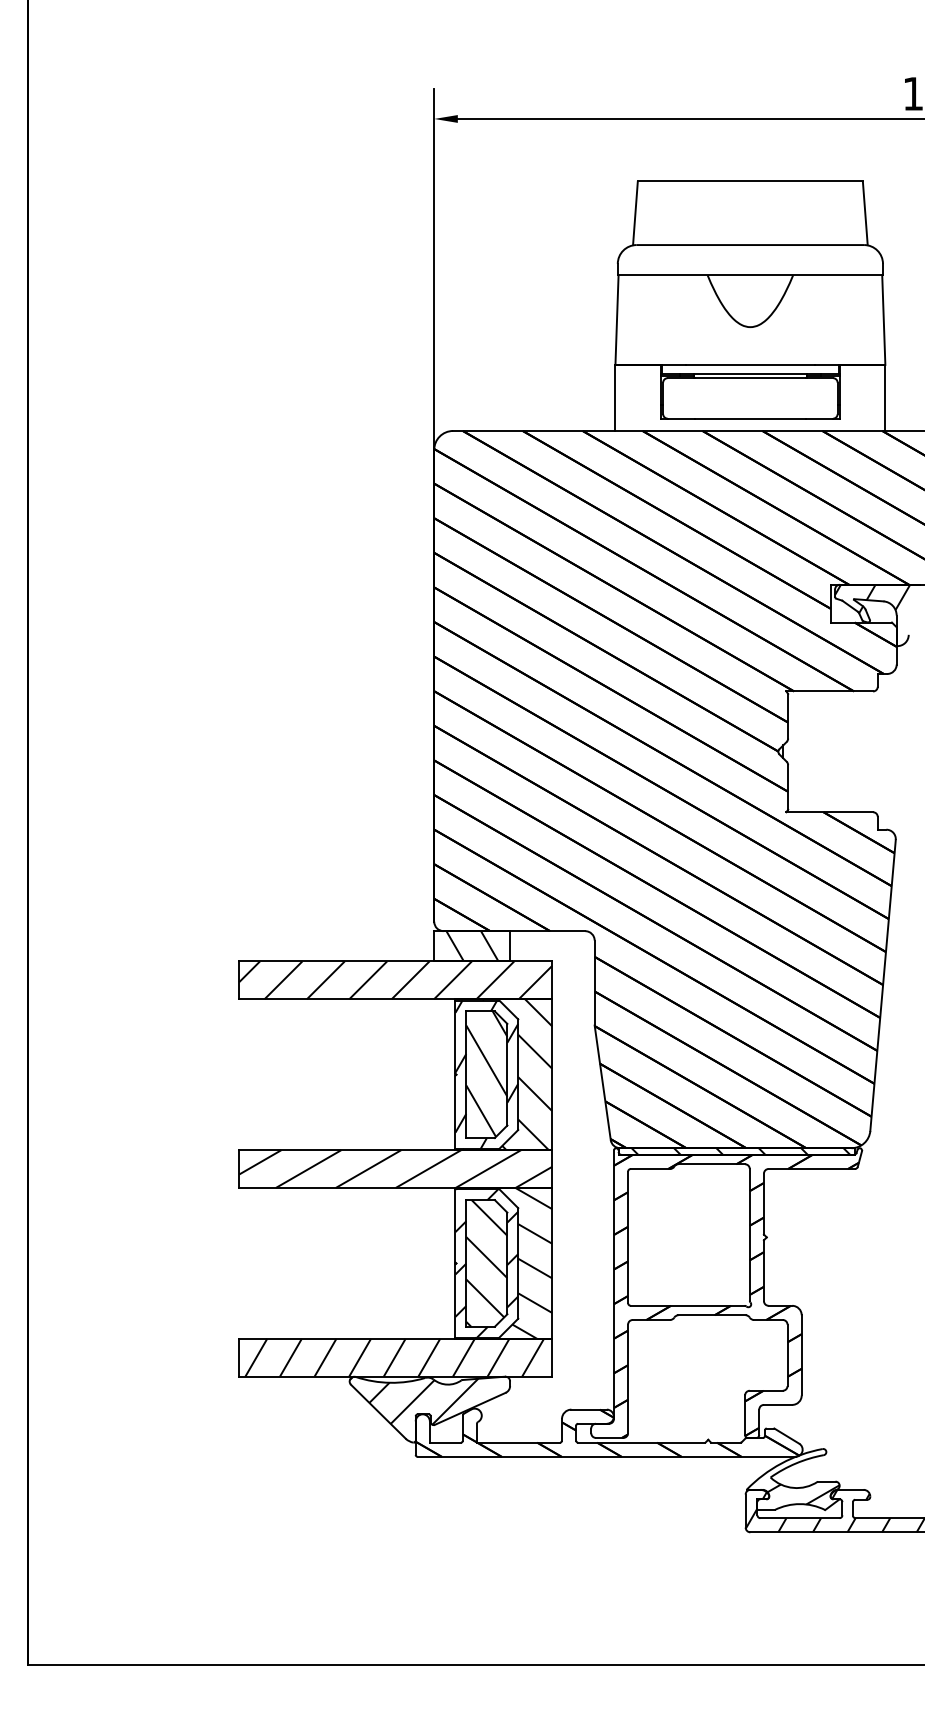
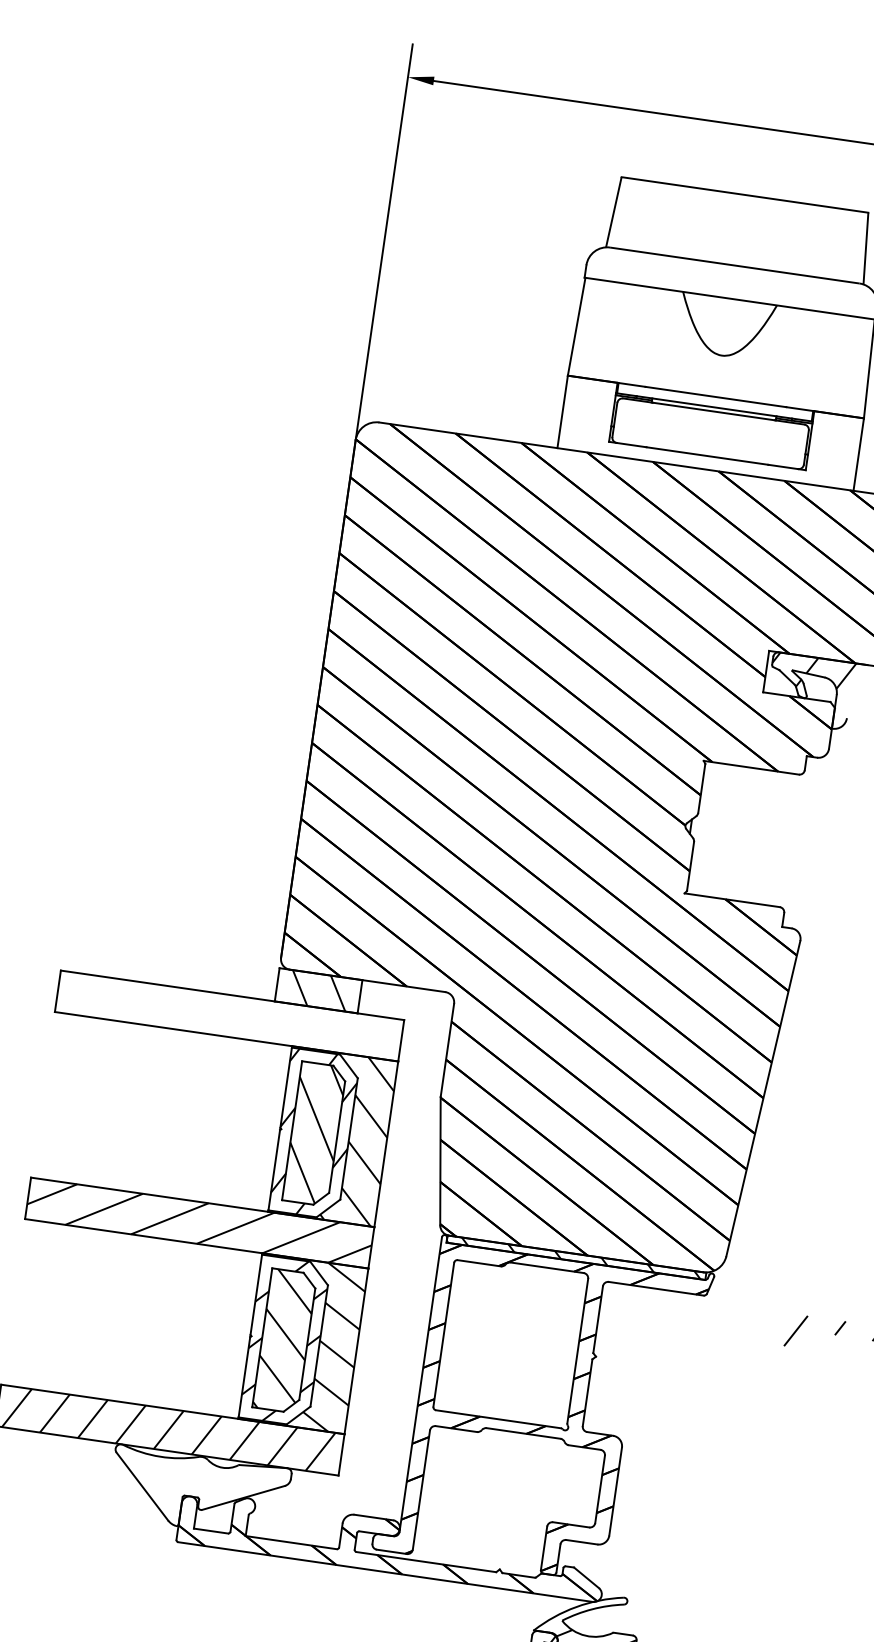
hatch: (395, 980) -> (229, 1016), removed
hatch: (413, 1409) -> (181, 1489), removed

